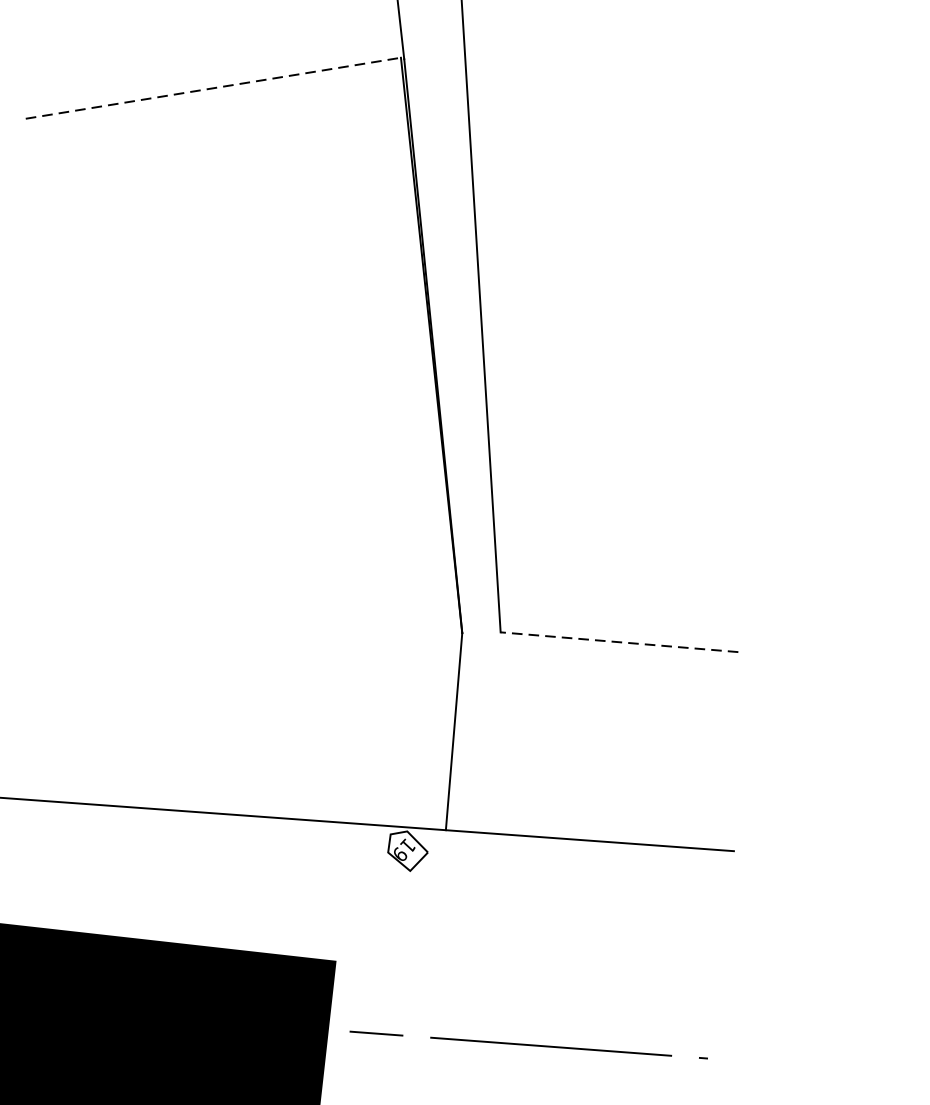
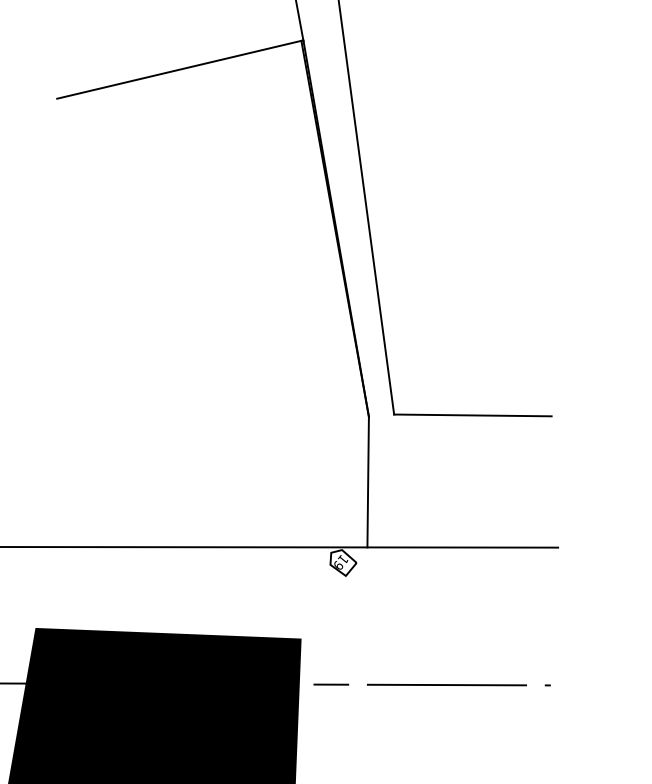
line: (215, 87) -> (180, 69), dashed -> solid
line: (618, 642) -> (472, 415), dashed -> solid

